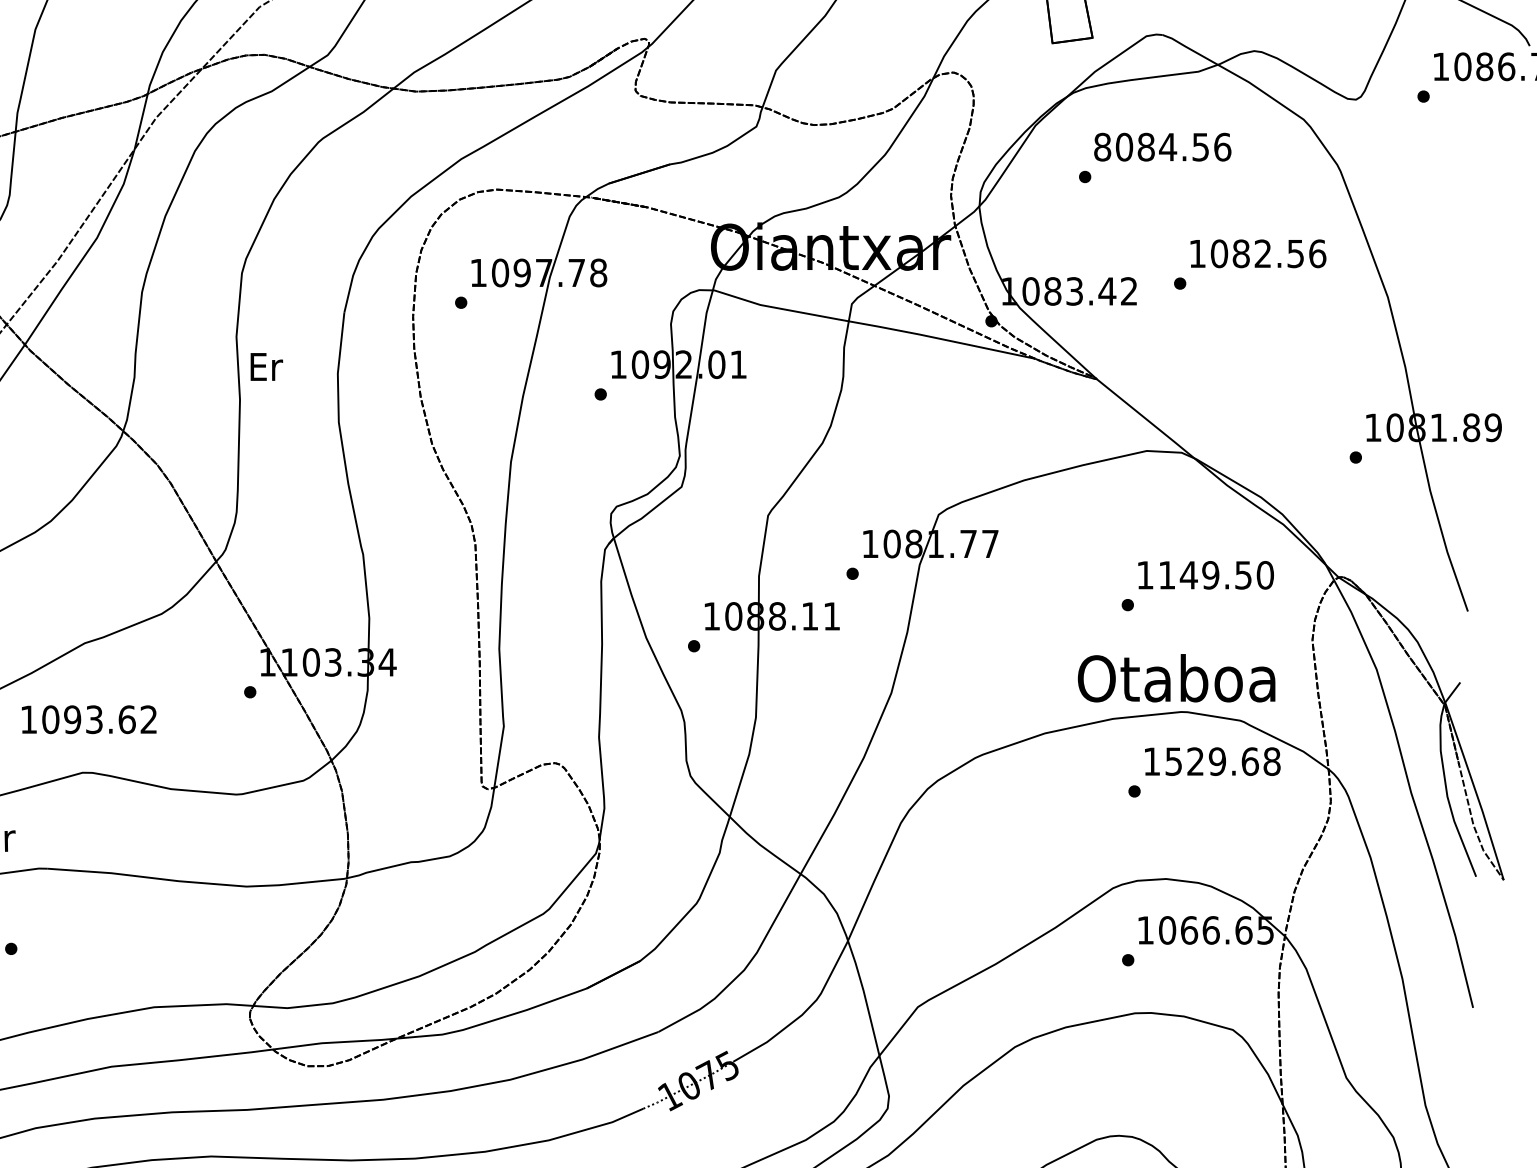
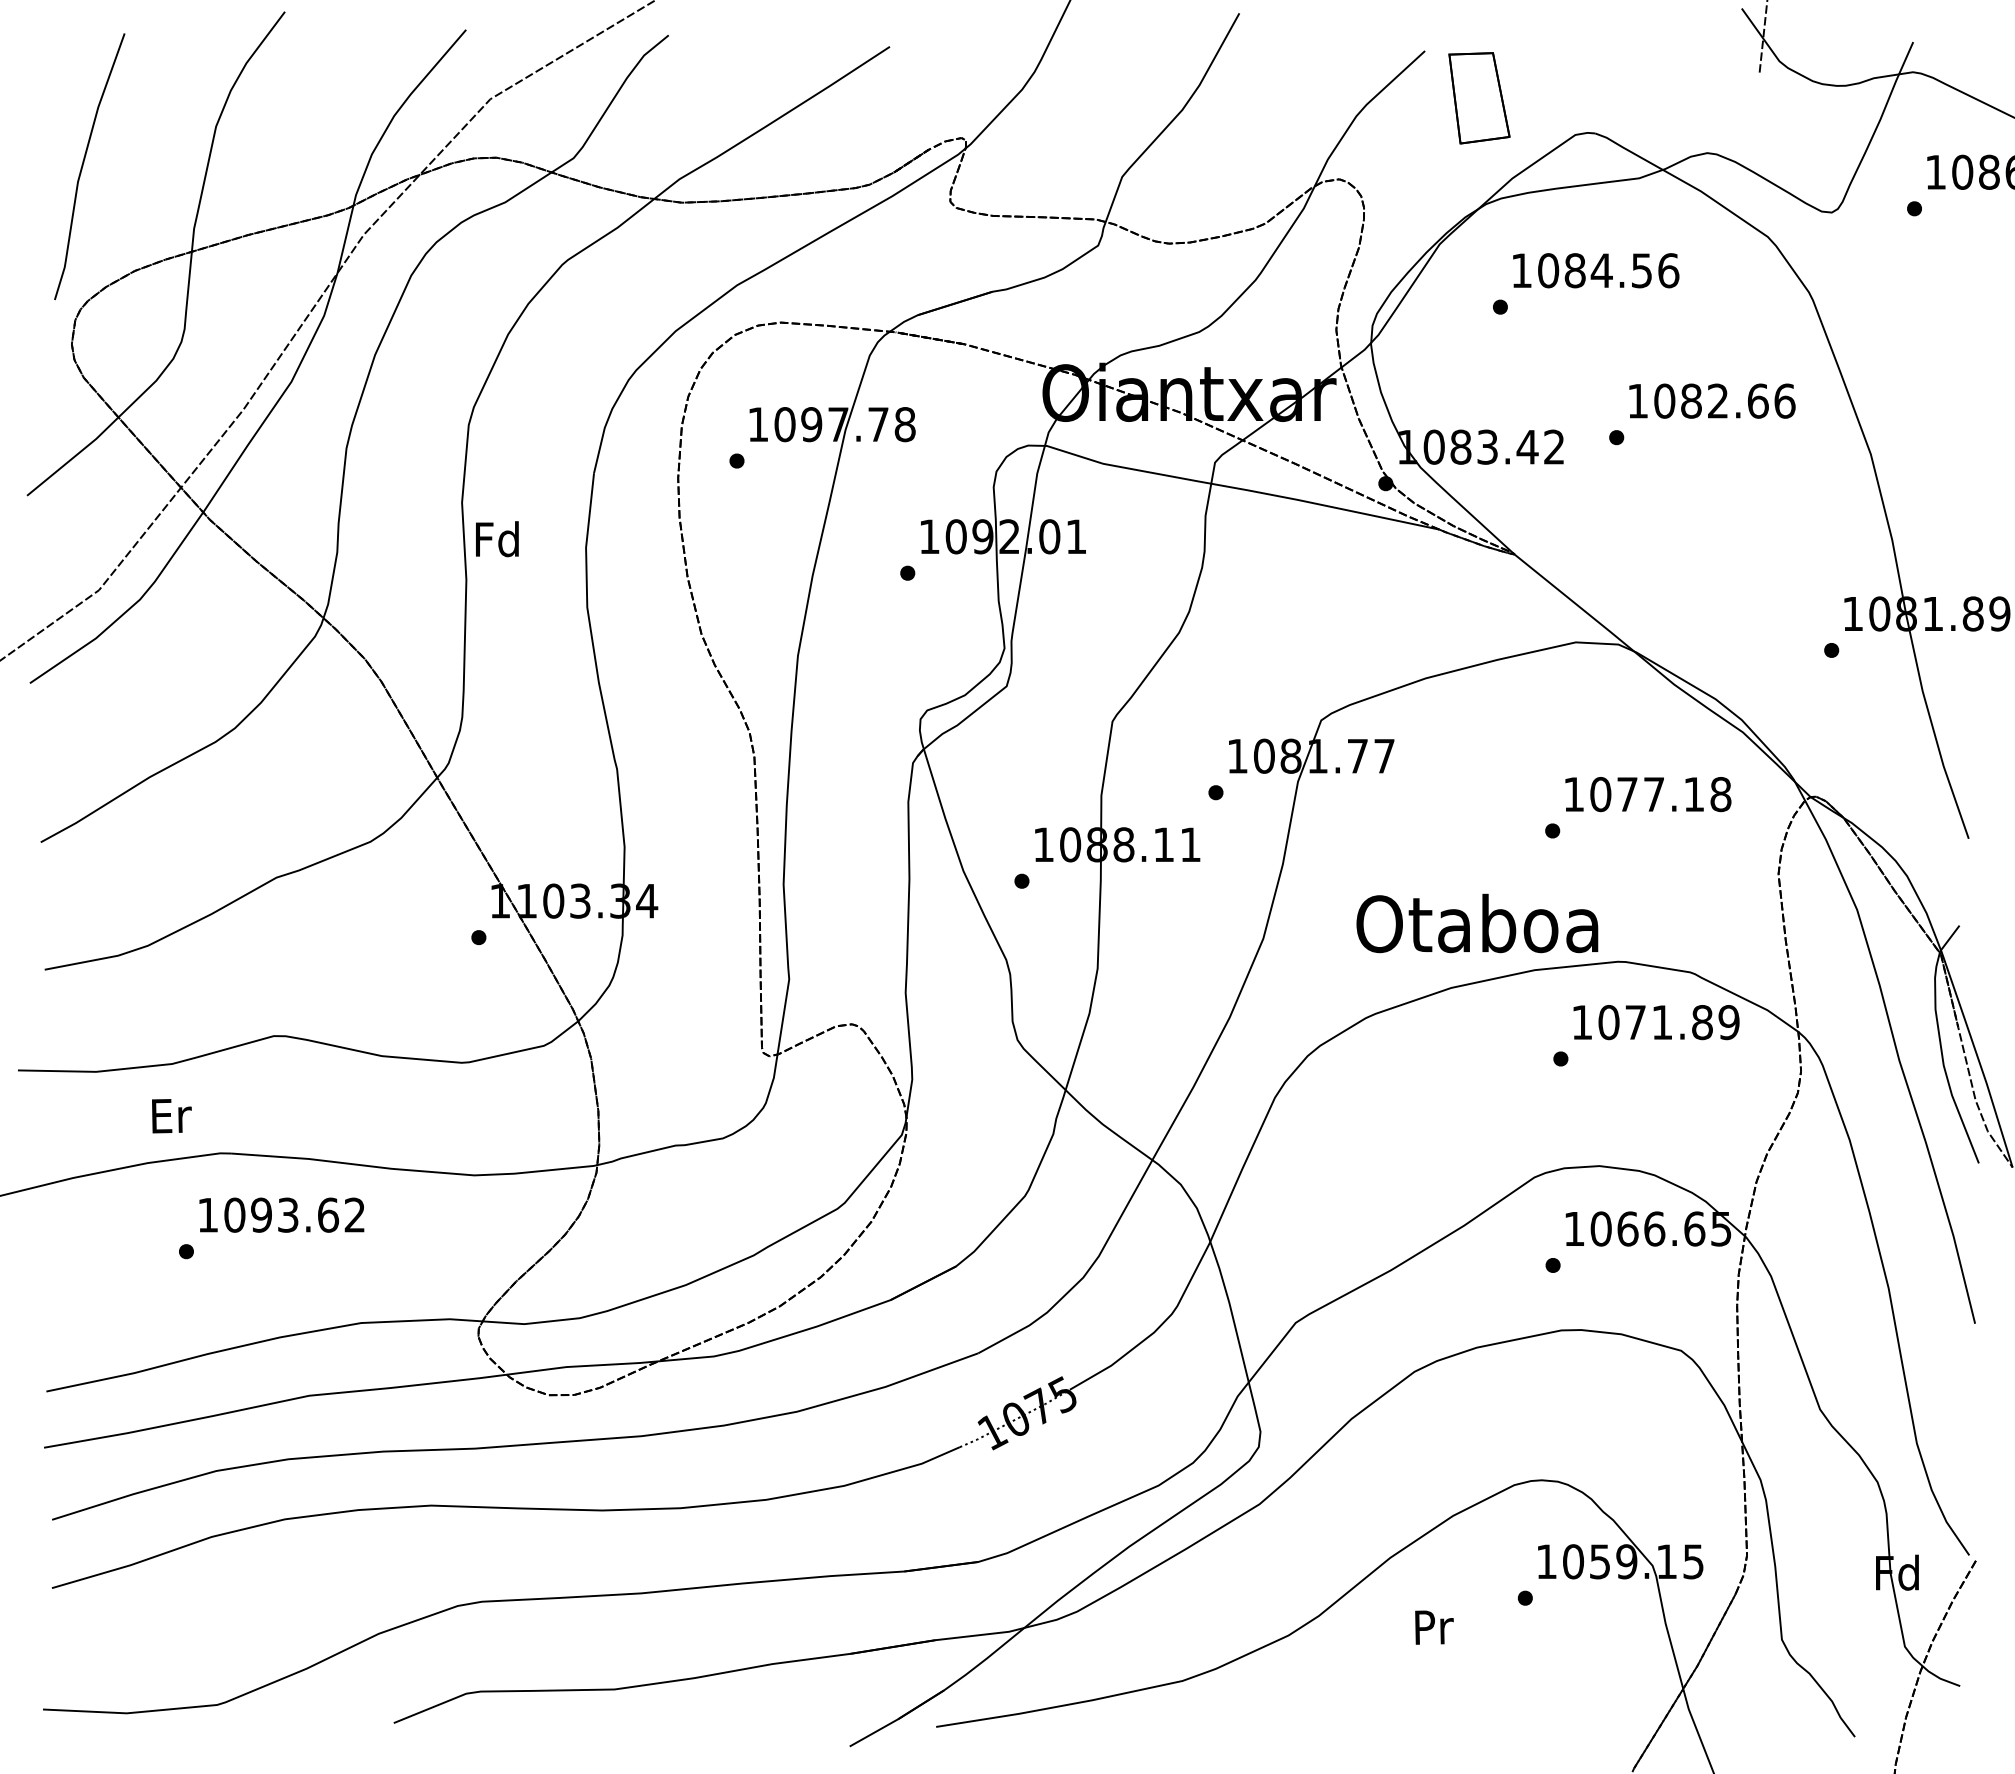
text: (1102, 147) -> (1521, 270), 8084.56 -> 1084.56
text: (1295, 253) -> (1757, 400), 1082.56 -> 1082.66
text: (265, 366) -> (497, 539), Er -> Fd
text: (1215, 575) -> (1660, 794), 1149.50 -> 1077.18
text: (1176, 678) -> (1477, 923), moved
text: (88, 719) -> (281, 1214), moved
text: (1222, 761) -> (1668, 1022), 1529.68 -> 1071.89

